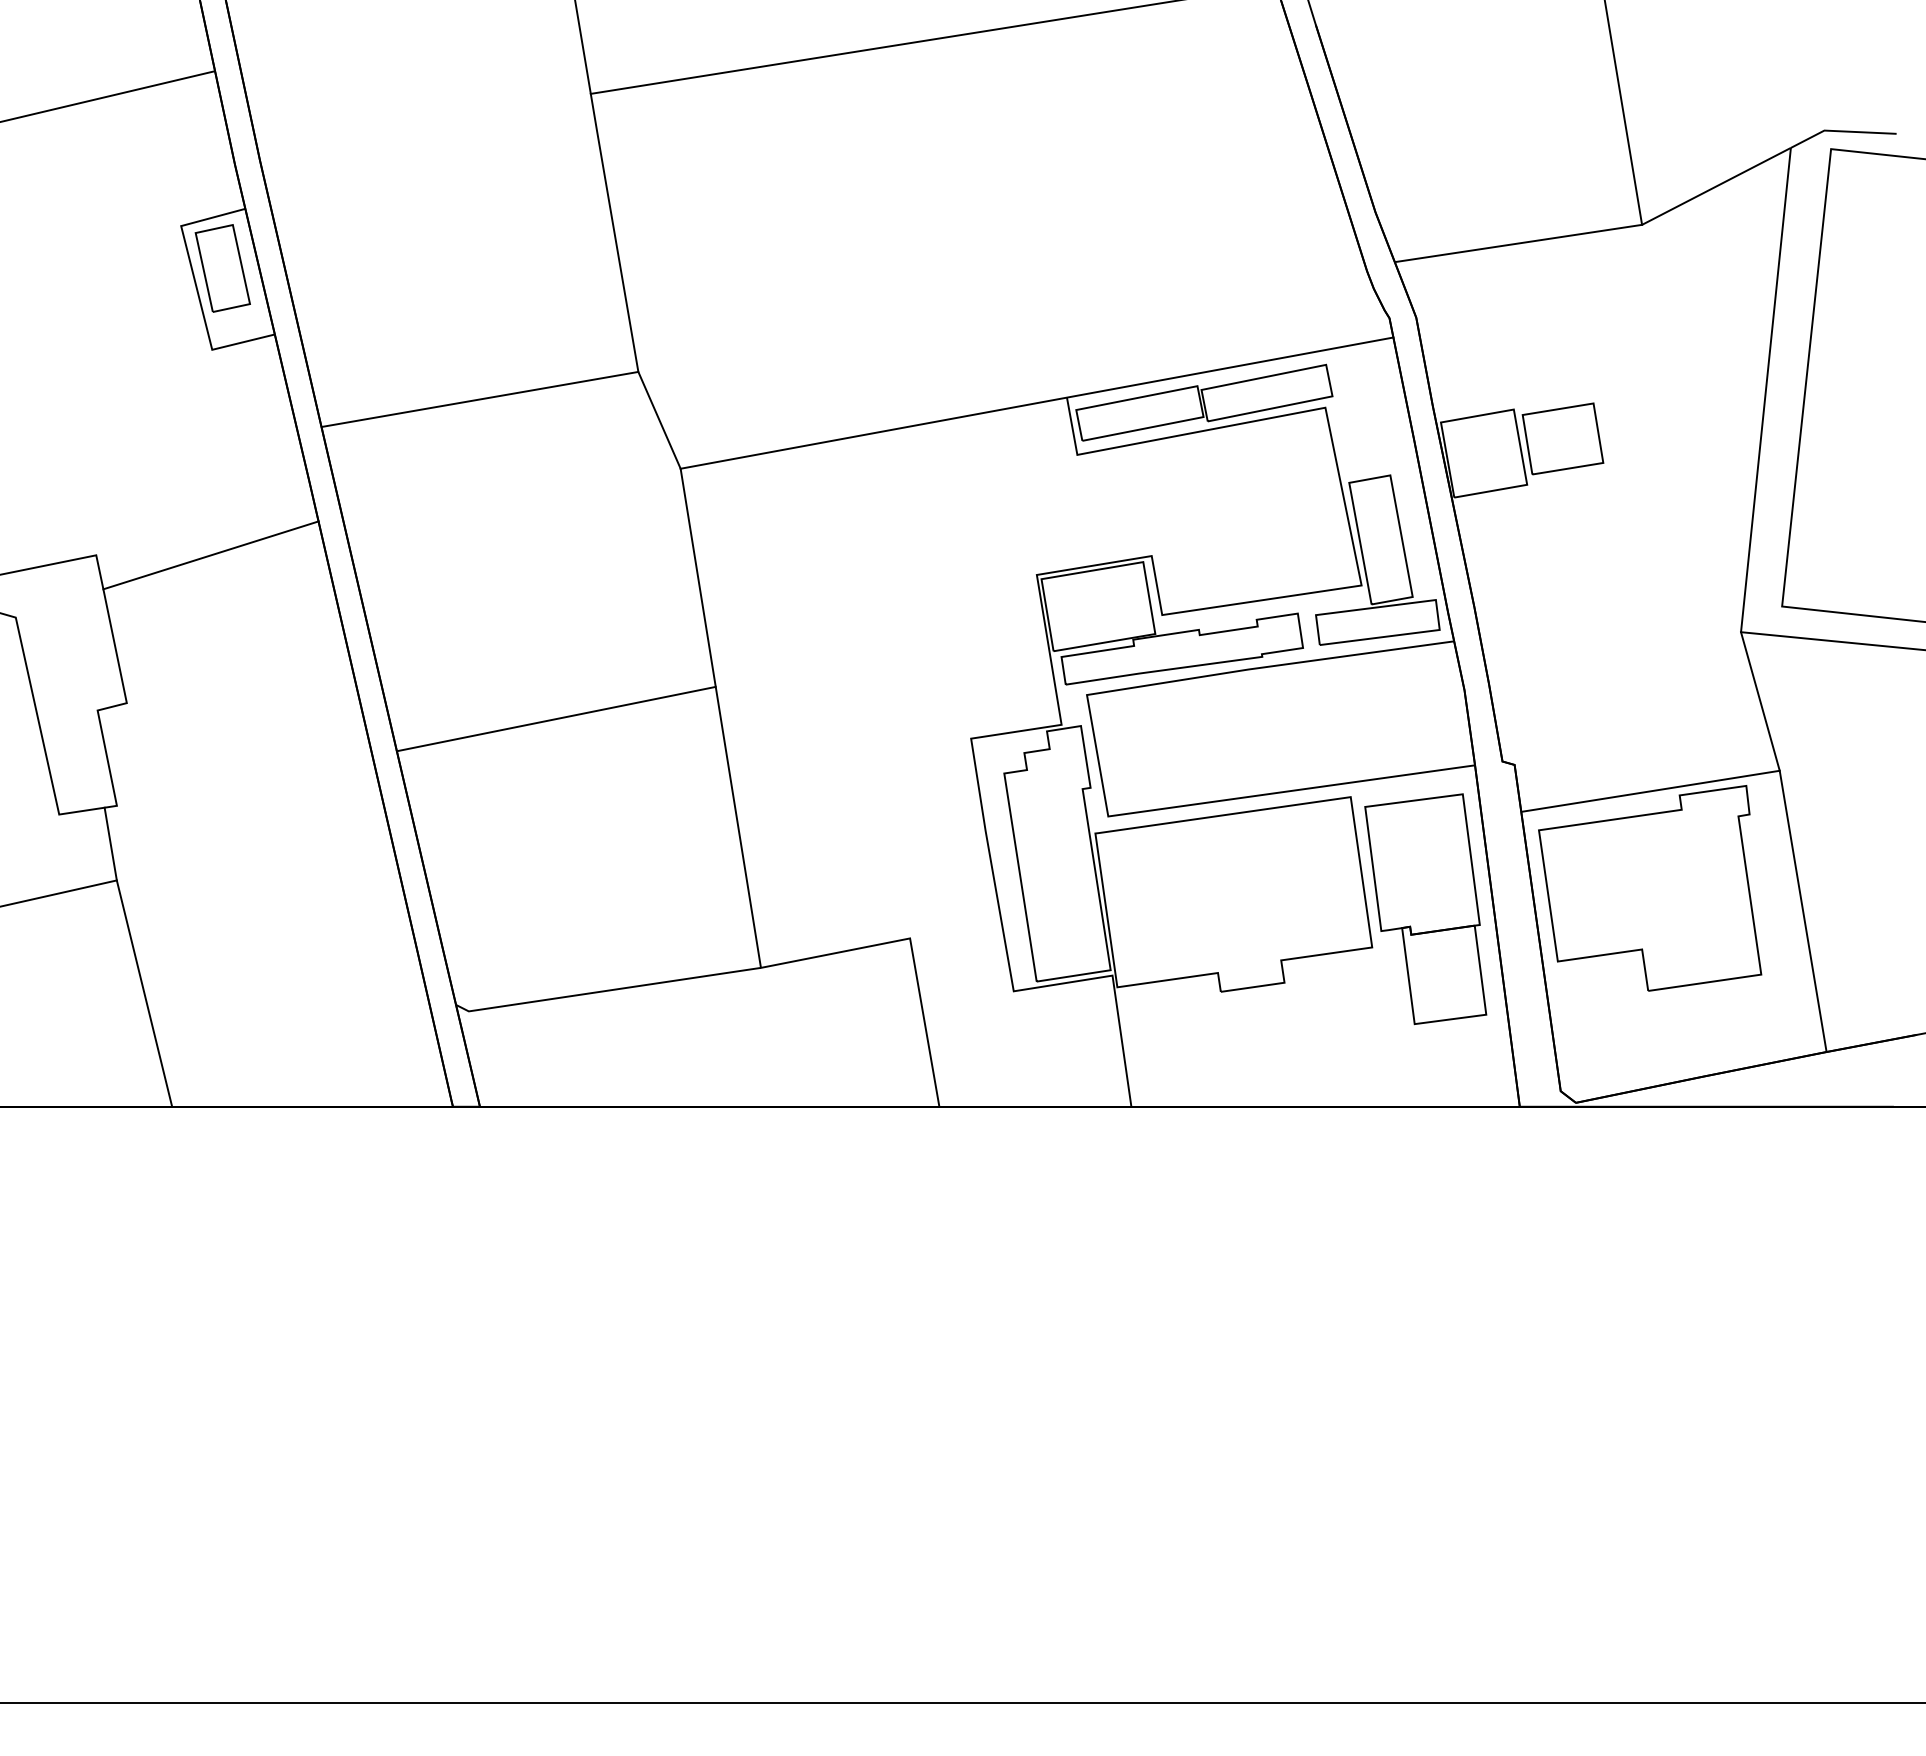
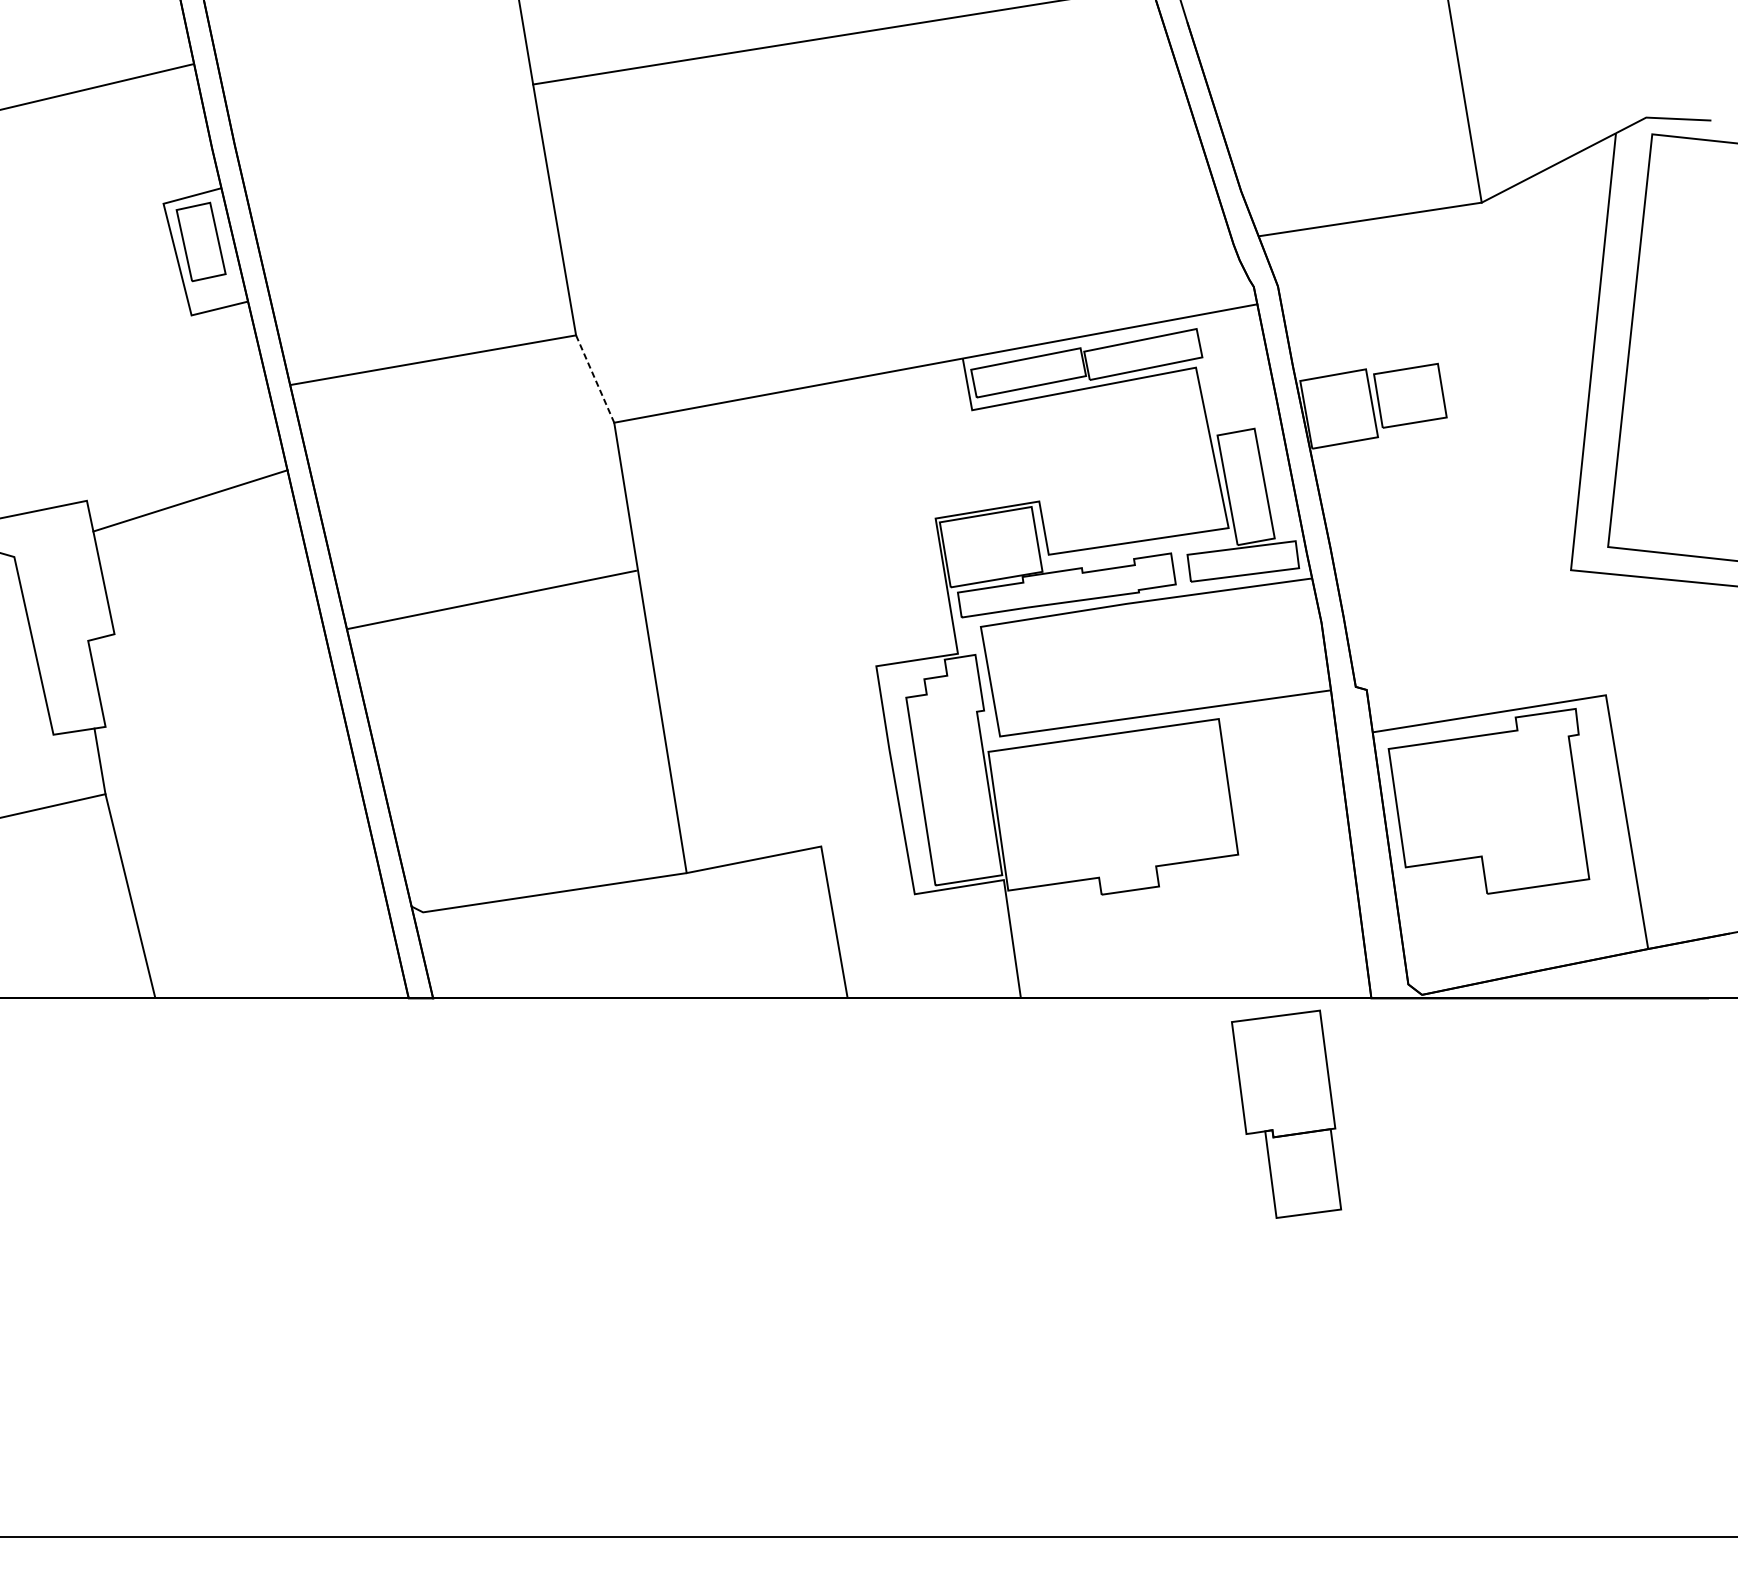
line: (659, 420) -> (595, 379), solid -> dashed
line: (1760, 701) -> (1588, 632), removed
line: (555, 718) -> (491, 599), moved
part: (1425, 909) -> (1286, 1114), moved

